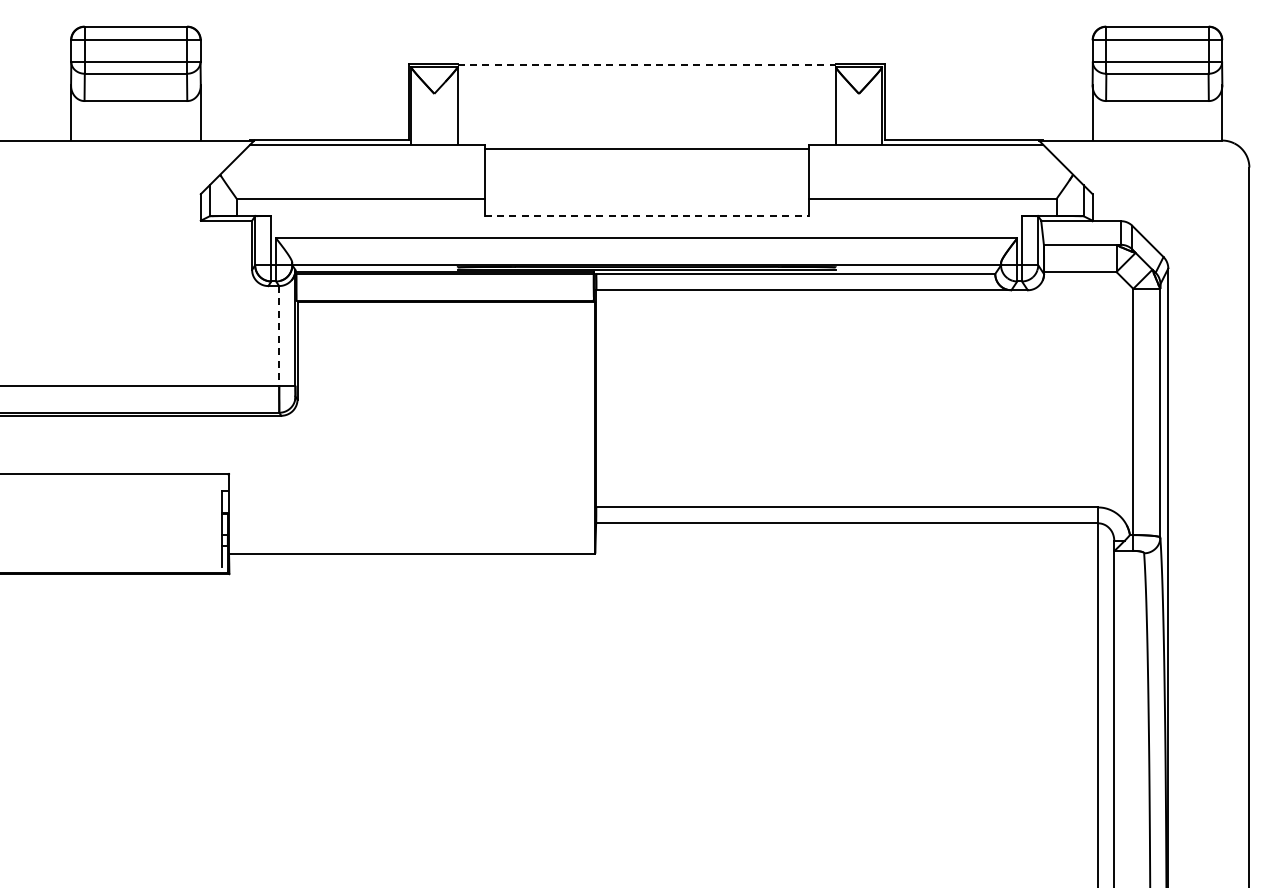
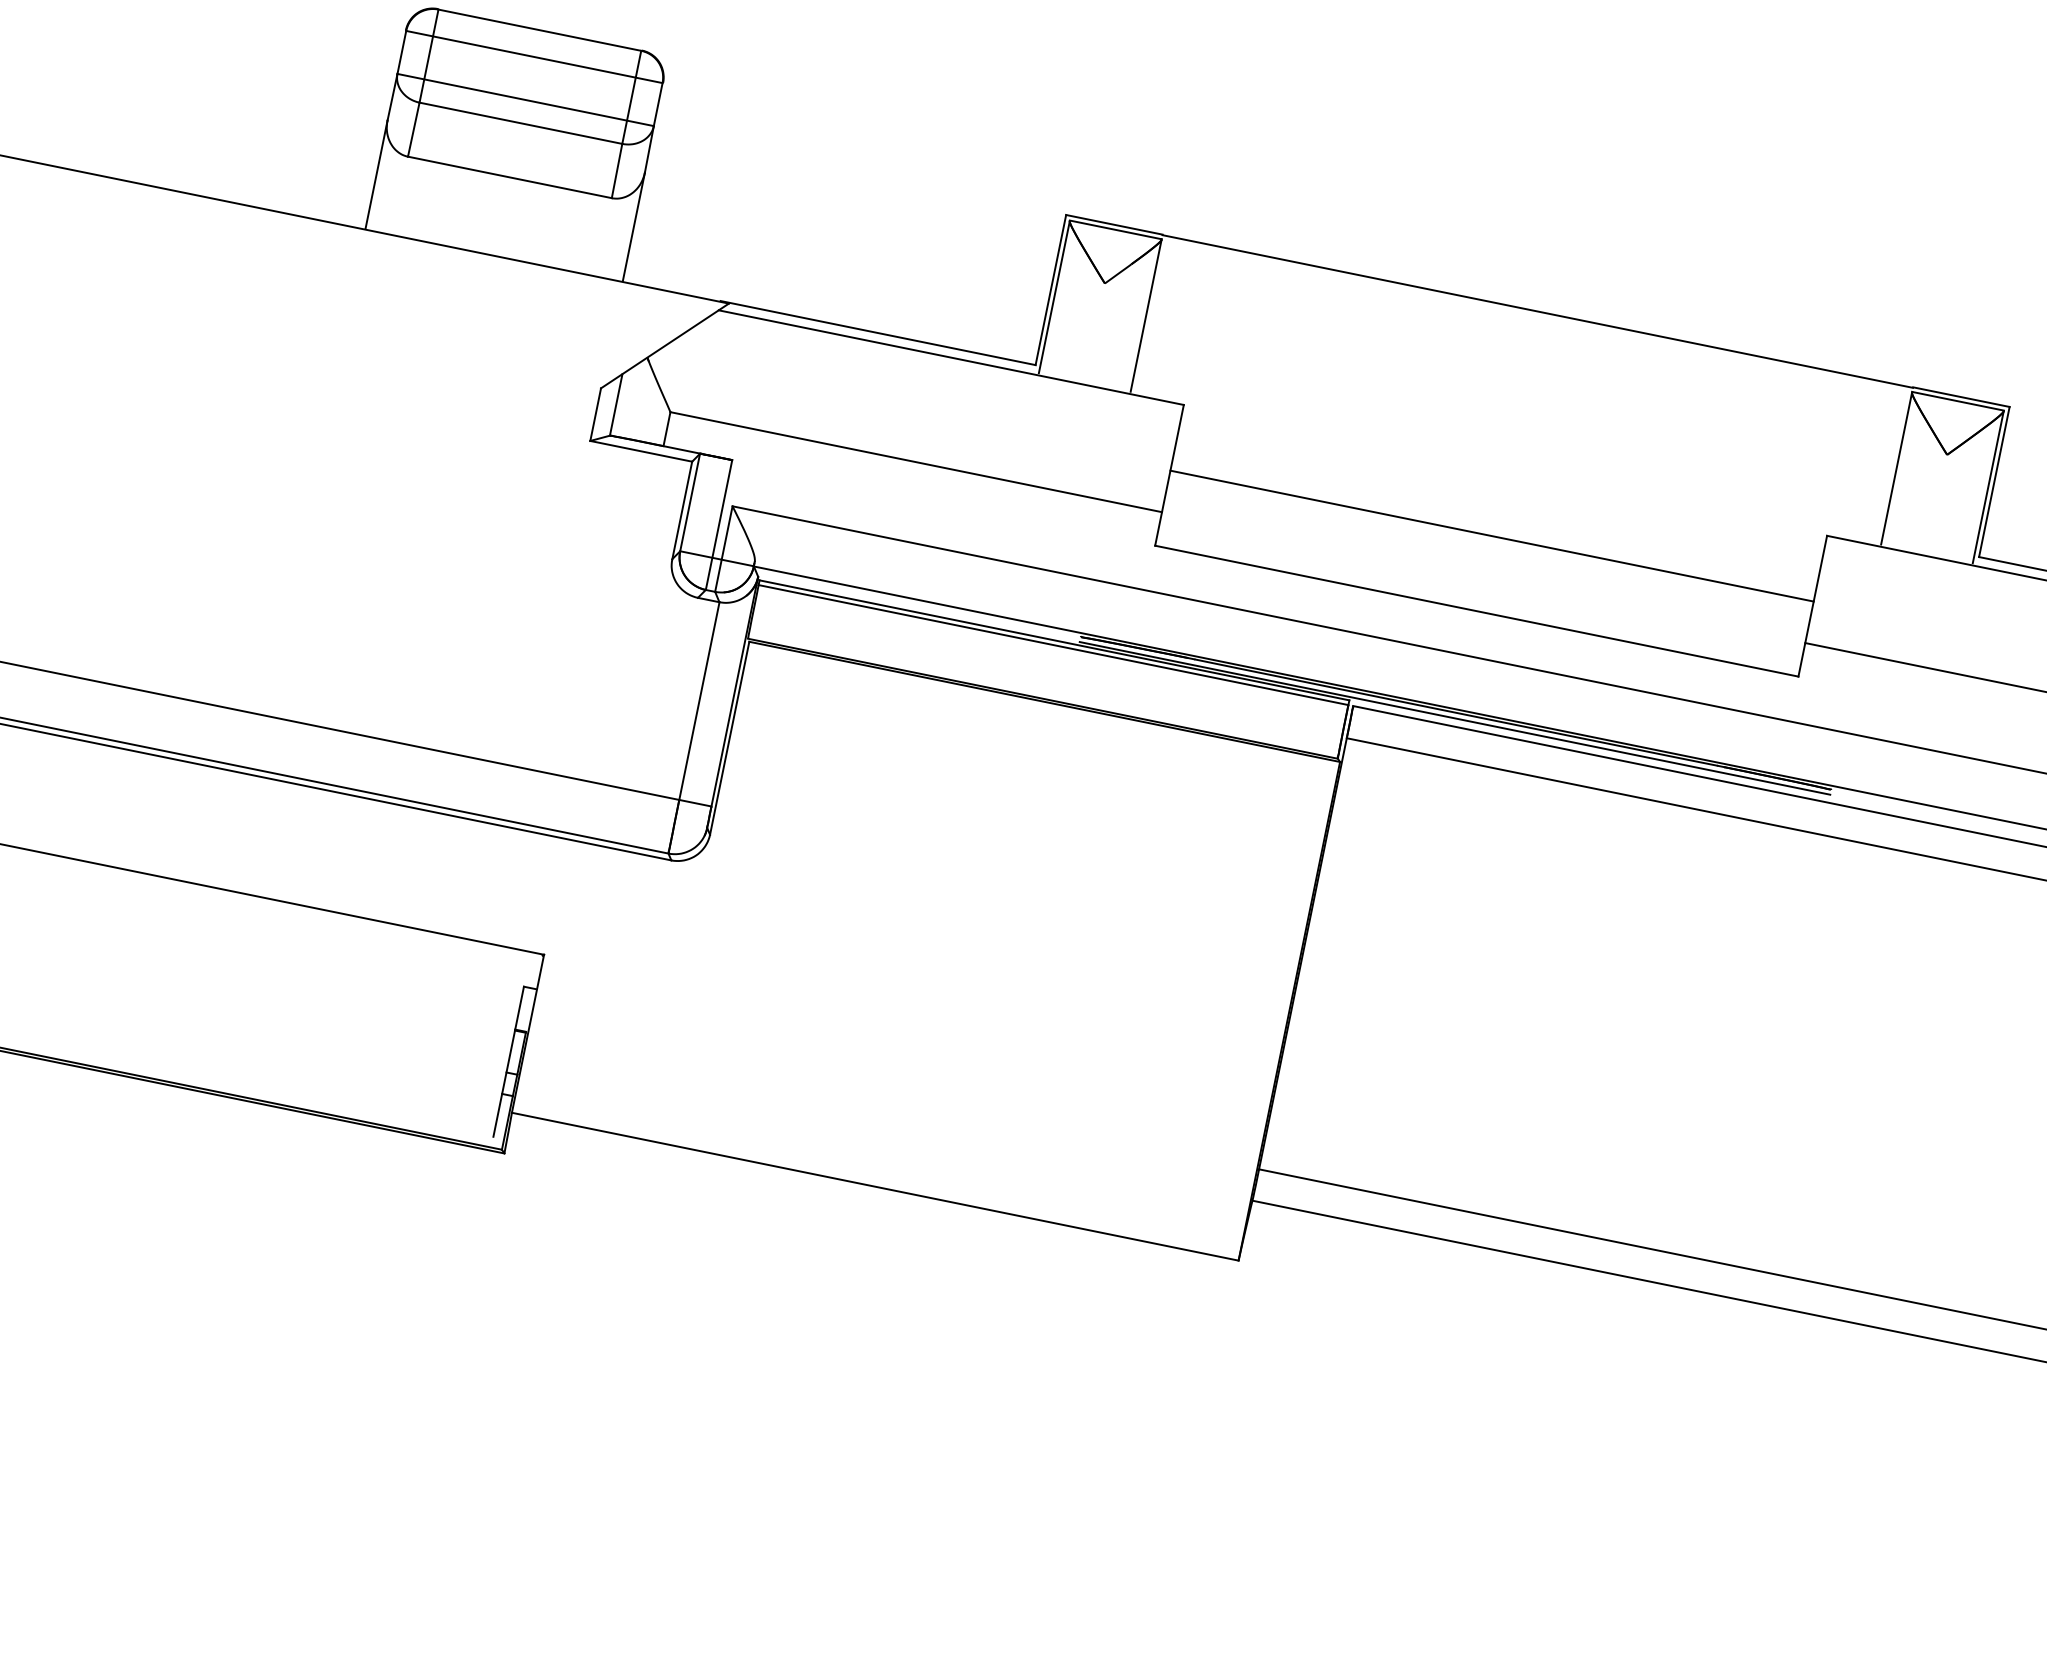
line: (647, 64) -> (1539, 311), dashed -> solid
line: (646, 148) -> (1491, 535), moved
line: (647, 215) -> (1478, 610), dashed -> solid
line: (279, 335) -> (700, 700), dashed -> solid

